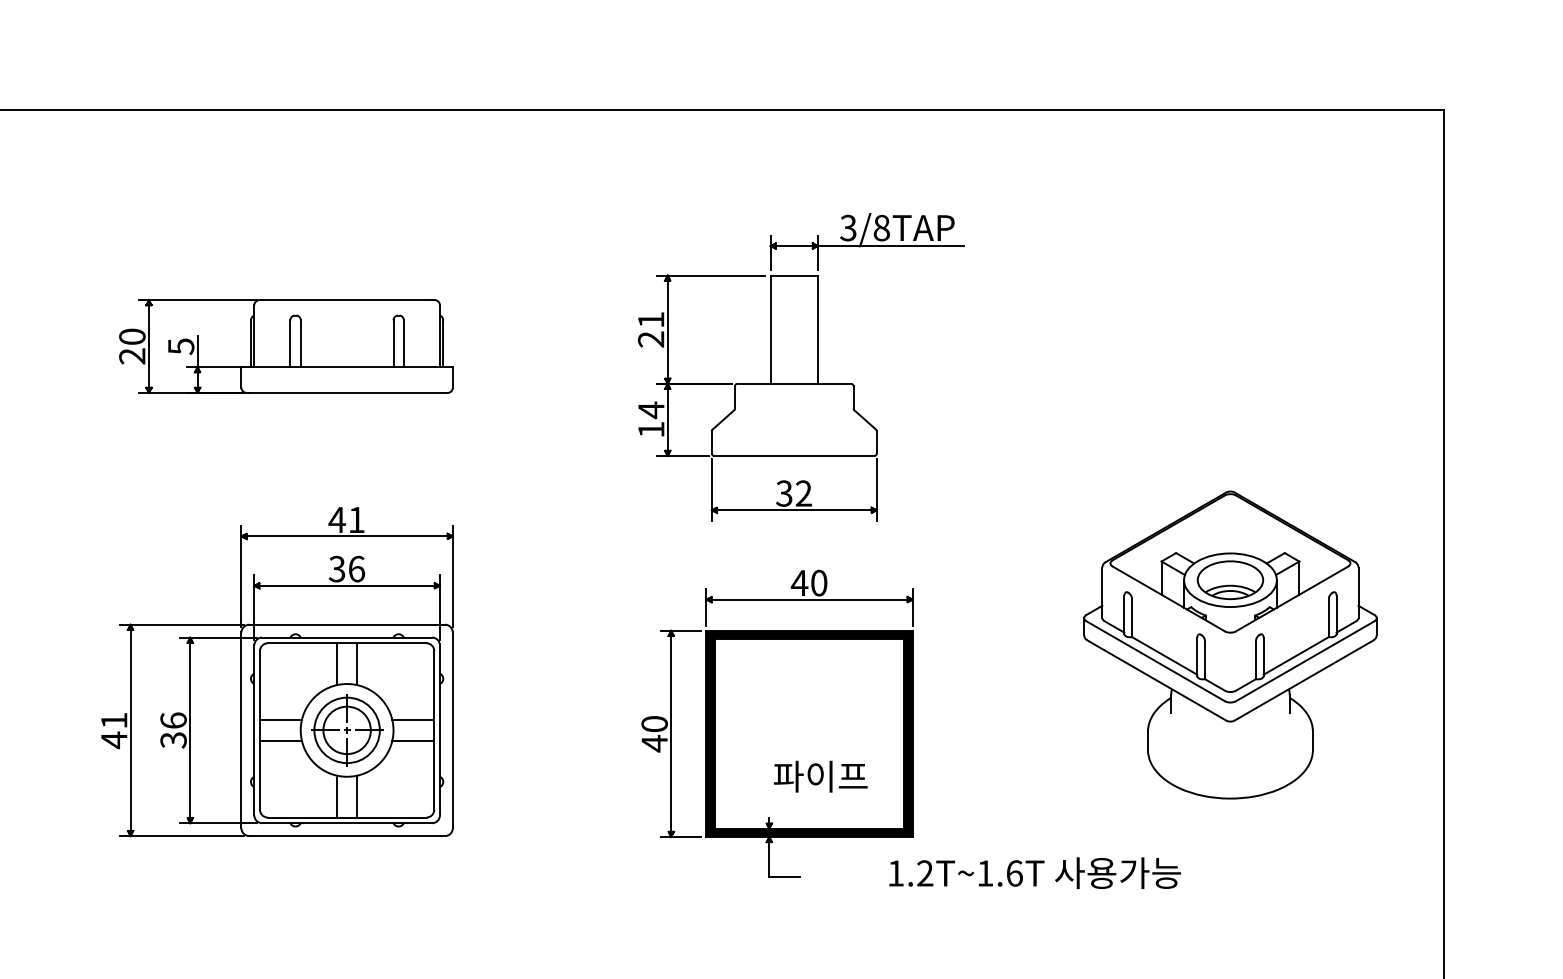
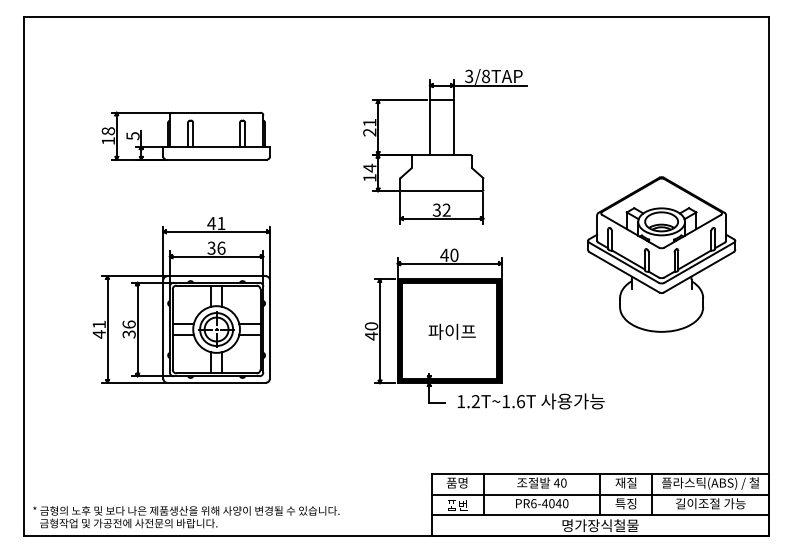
text: (130, 347) -> (107, 136), 20 -> 18
part: (1230, 644) -> (661, 254), moved
text: (819, 776) -> (451, 331), moved
text: (1033, 873) -> (530, 401), moved

